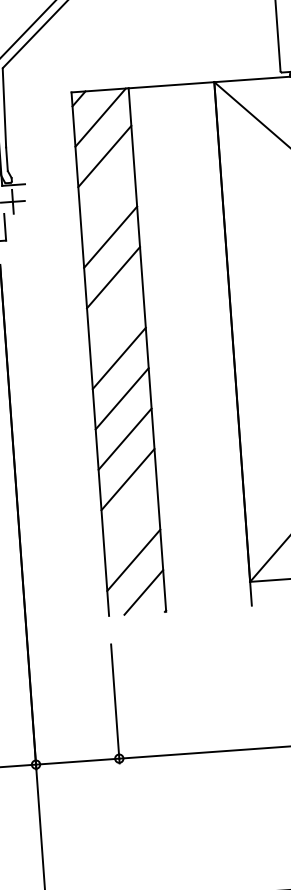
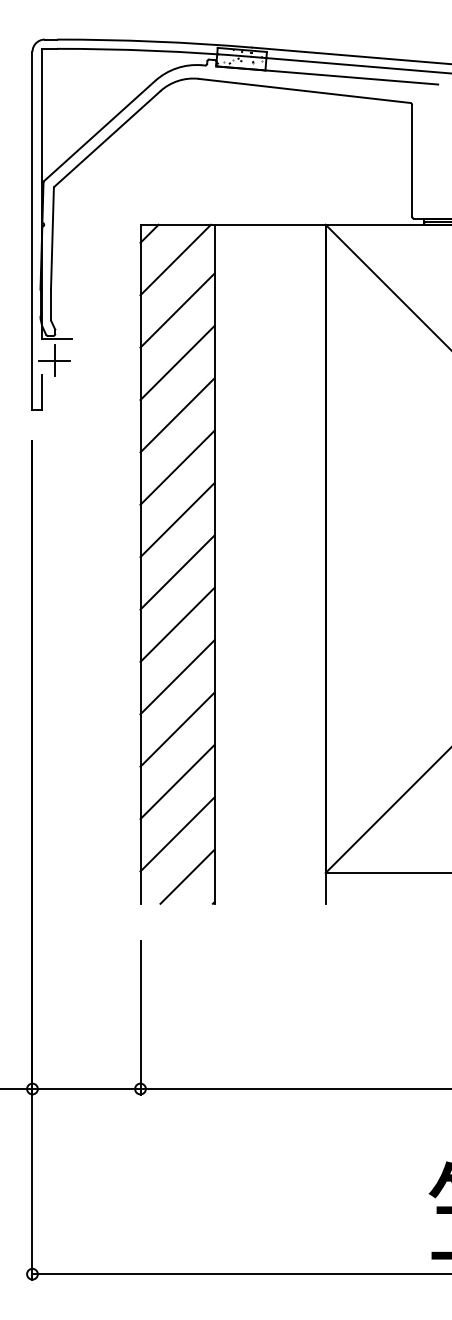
line: (107, 196) -> (177, 362), added
line: (116, 318) -> (177, 520), added
line: (130, 520) -> (177, 782), added

